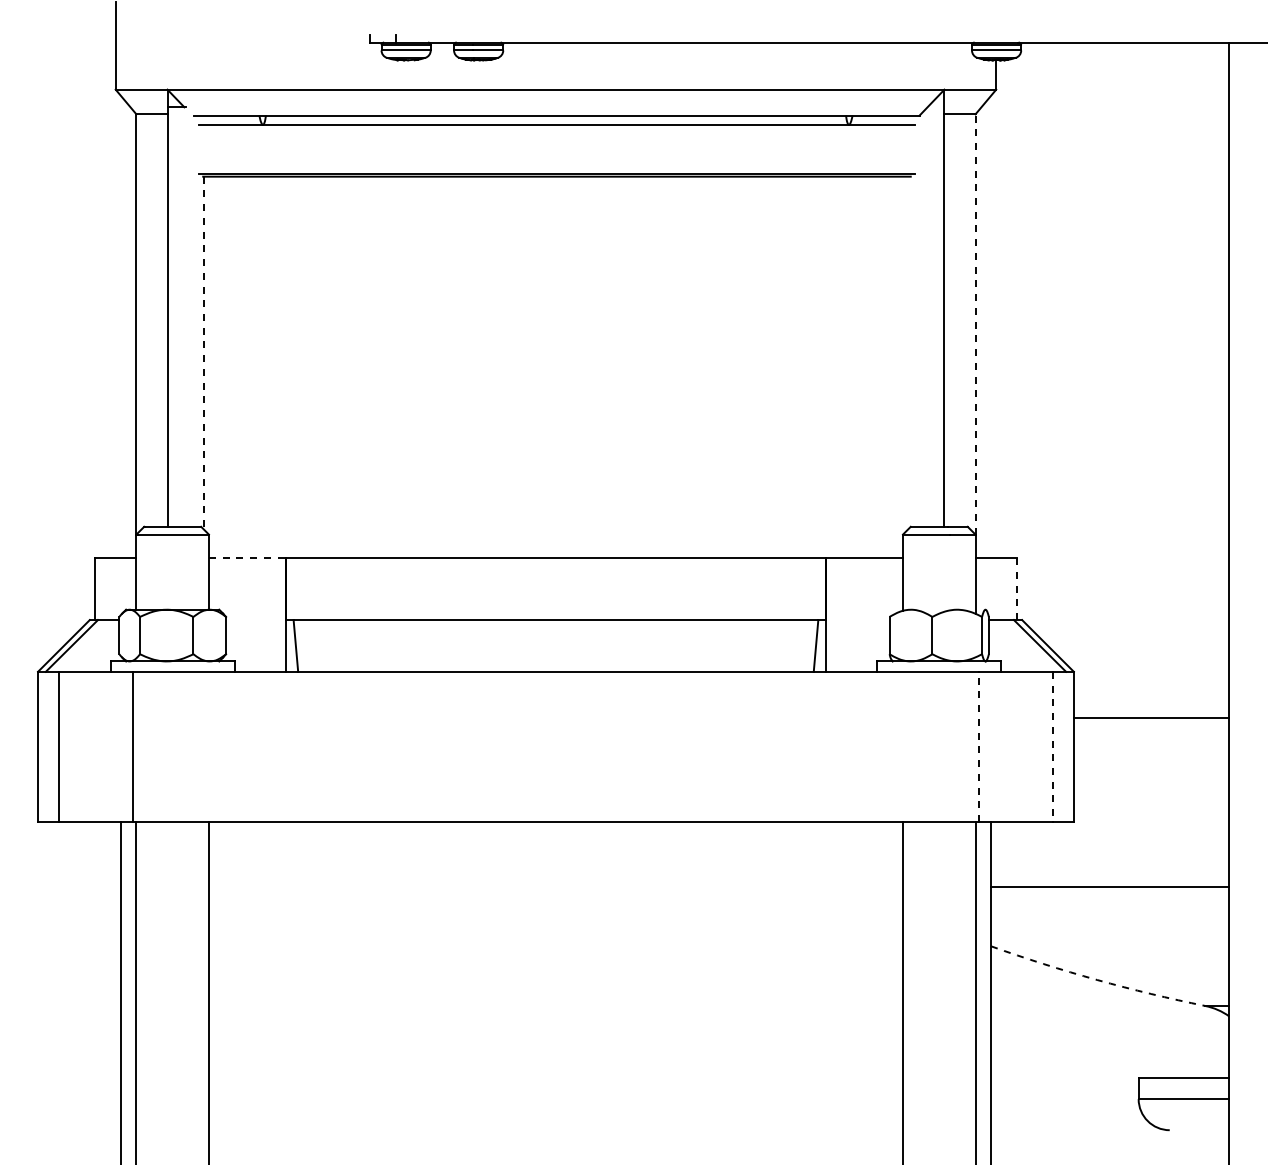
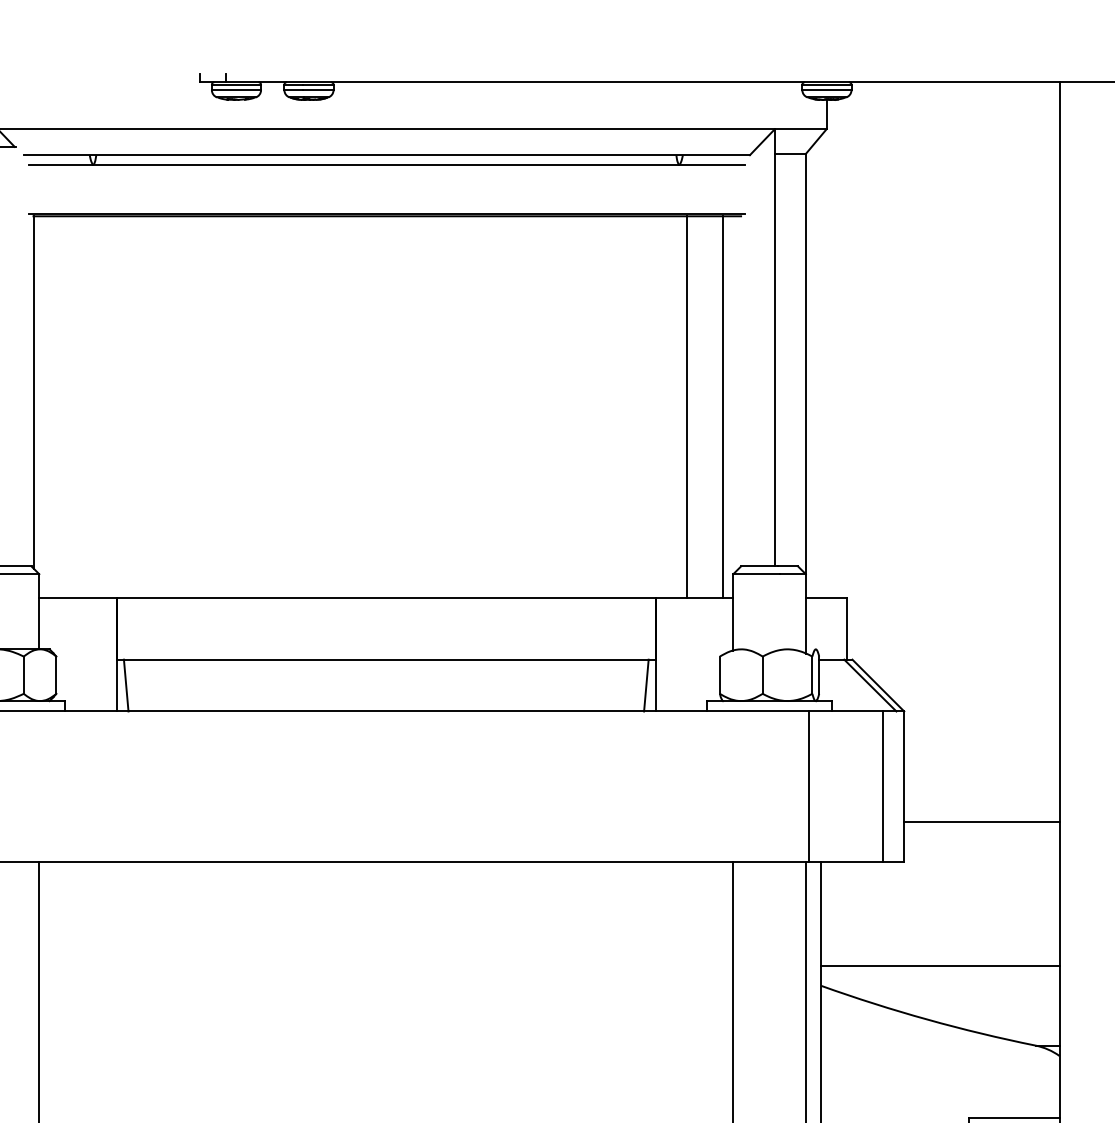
line: (975, 323) -> (805, 363), dashed -> solid
line: (203, 353) -> (33, 393), dashed -> solid
line: (856, 366) -> (686, 406), added
line: (892, 366) -> (722, 406), added
line: (247, 557) -> (77, 597), dashed -> solid
line: (1016, 588) -> (846, 628), dashed -> solid
line: (1151, 718) -> (981, 822), moved
line: (978, 746) -> (808, 786), dashed -> solid
line: (1052, 747) -> (882, 787), dashed -> solid
line: (1110, 887) -> (940, 966), moved
arc: (1097, 979) -> (927, 1019), dashed -> solid

